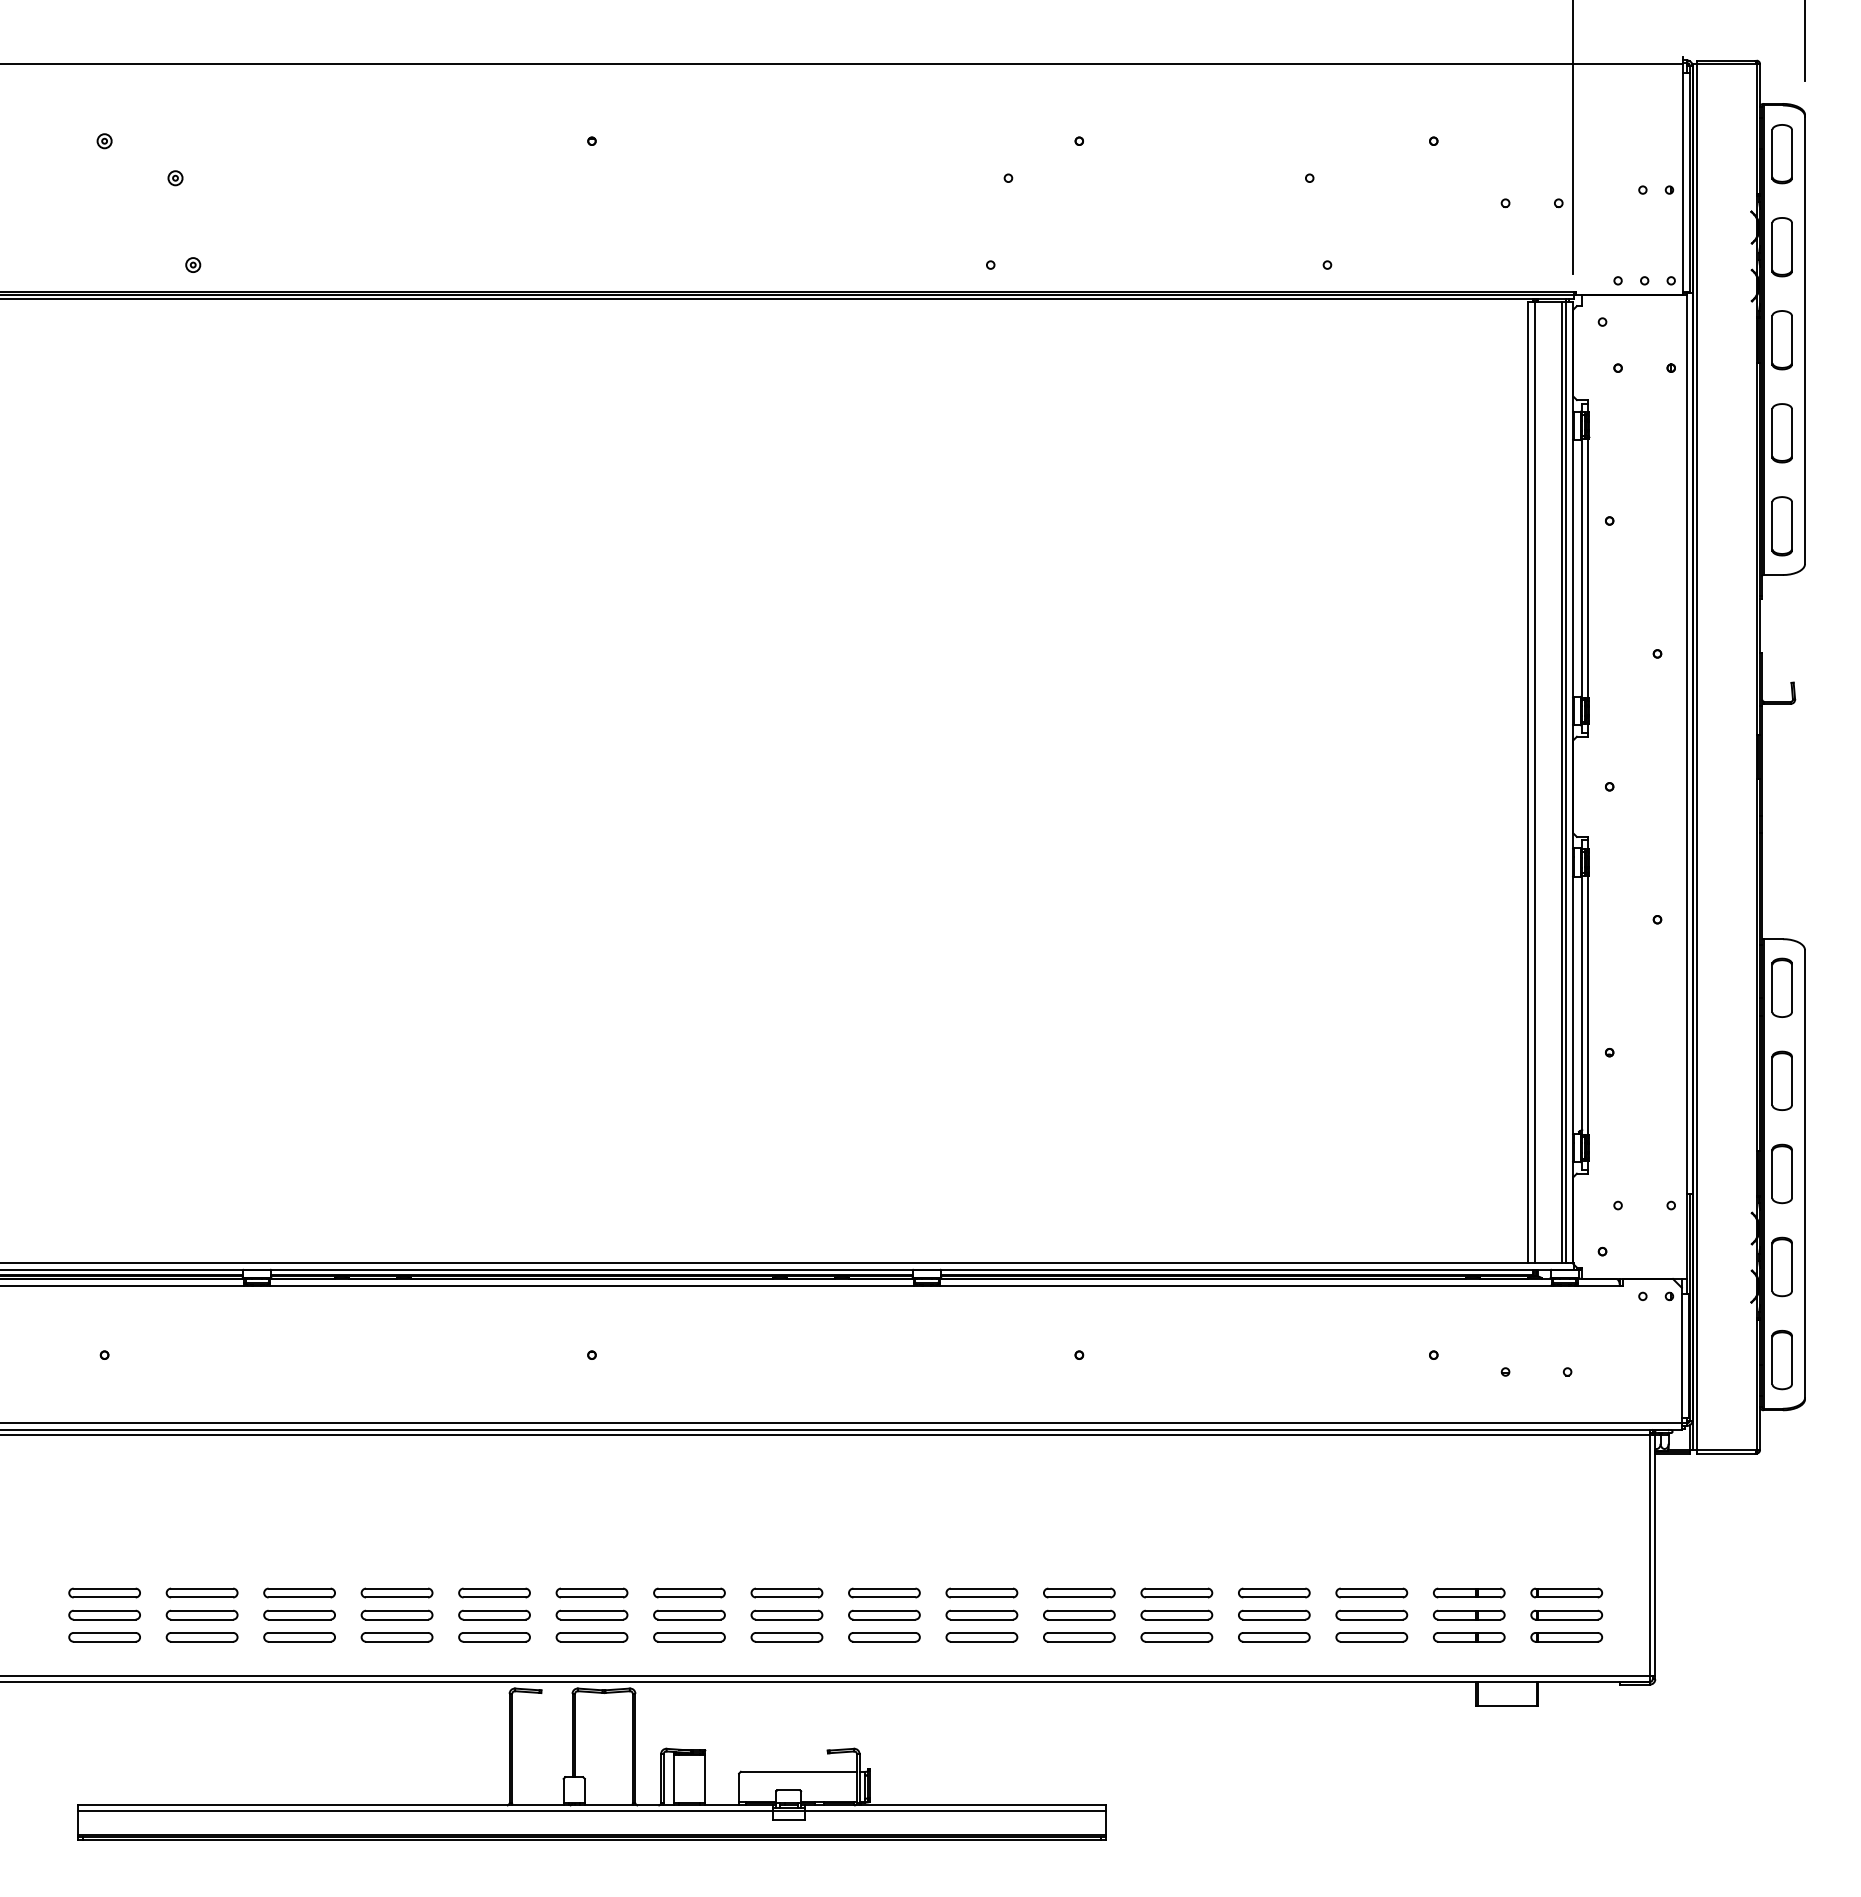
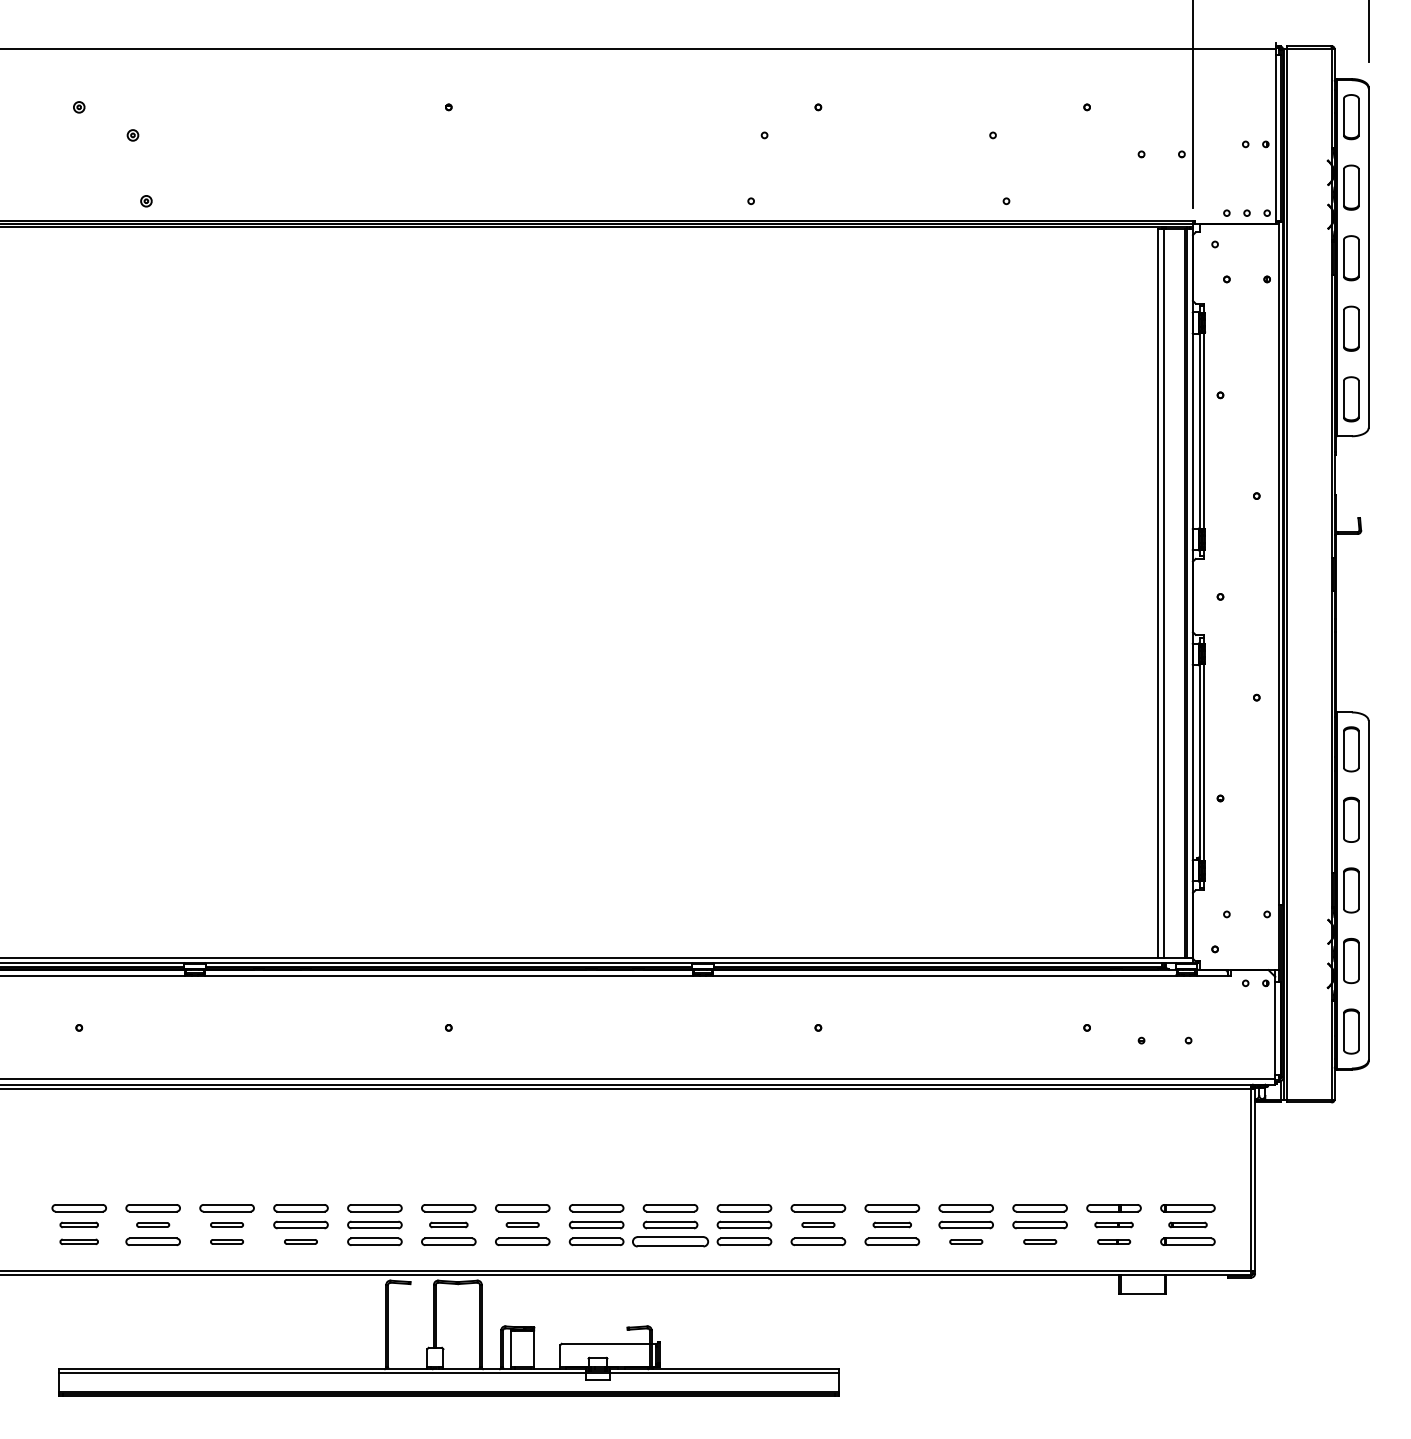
part: (104, 1614) -> (79, 1224), size x0.7
part: (201, 1614) -> (152, 1224), size x0.6
part: (299, 1614) -> (227, 1224), size x0.6
part: (591, 1614) -> (448, 1224), size x0.7
part: (689, 1614) -> (522, 1224), size x0.6
part: (1079, 1614) -> (818, 1224), size x0.6
part: (1176, 1614) -> (892, 1224), size x0.7
part: (1469, 1614) -> (1114, 1224), size x0.7
part: (1566, 1614) -> (1187, 1224), size x0.7
part: (104, 1637) -> (79, 1241), size x0.7
part: (299, 1637) -> (227, 1241), size x0.6
part: (396, 1637) -> (300, 1241), size x0.6
part: (884, 1637) -> (670, 1241), size x1.4
part: (1274, 1637) -> (966, 1241), size x0.6
part: (1371, 1637) -> (1039, 1241), size x0.6
part: (1469, 1637) -> (1114, 1241), size x0.6

